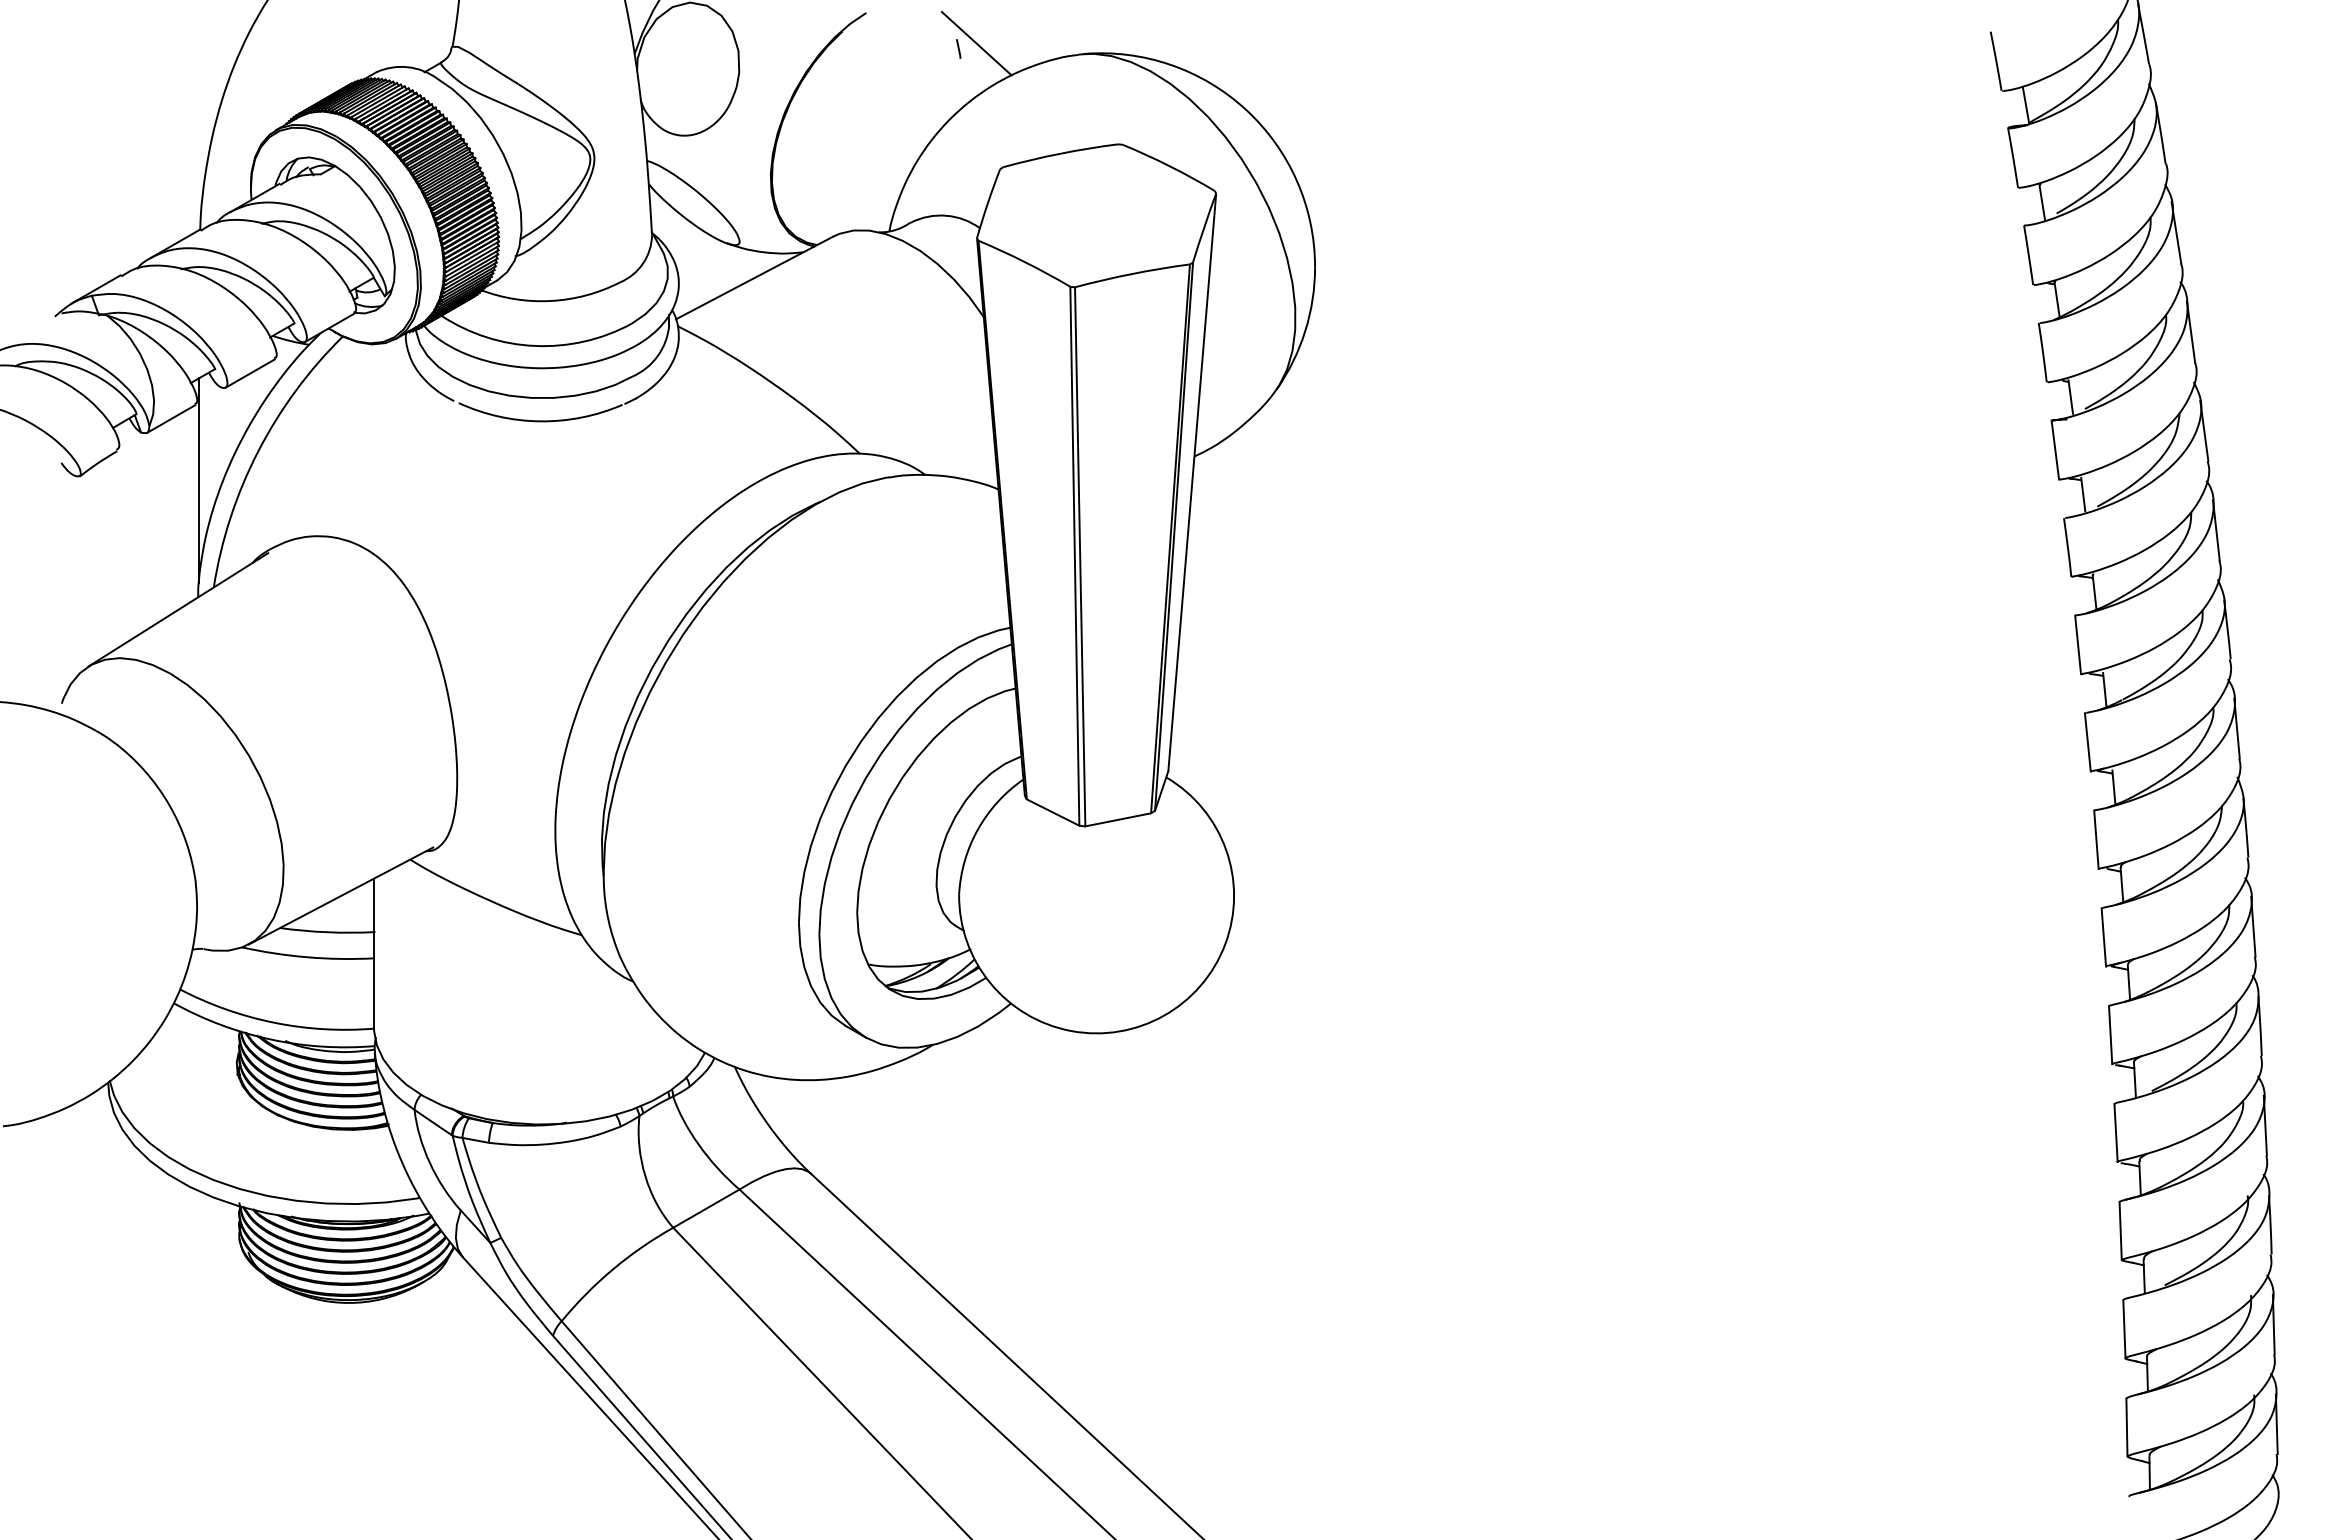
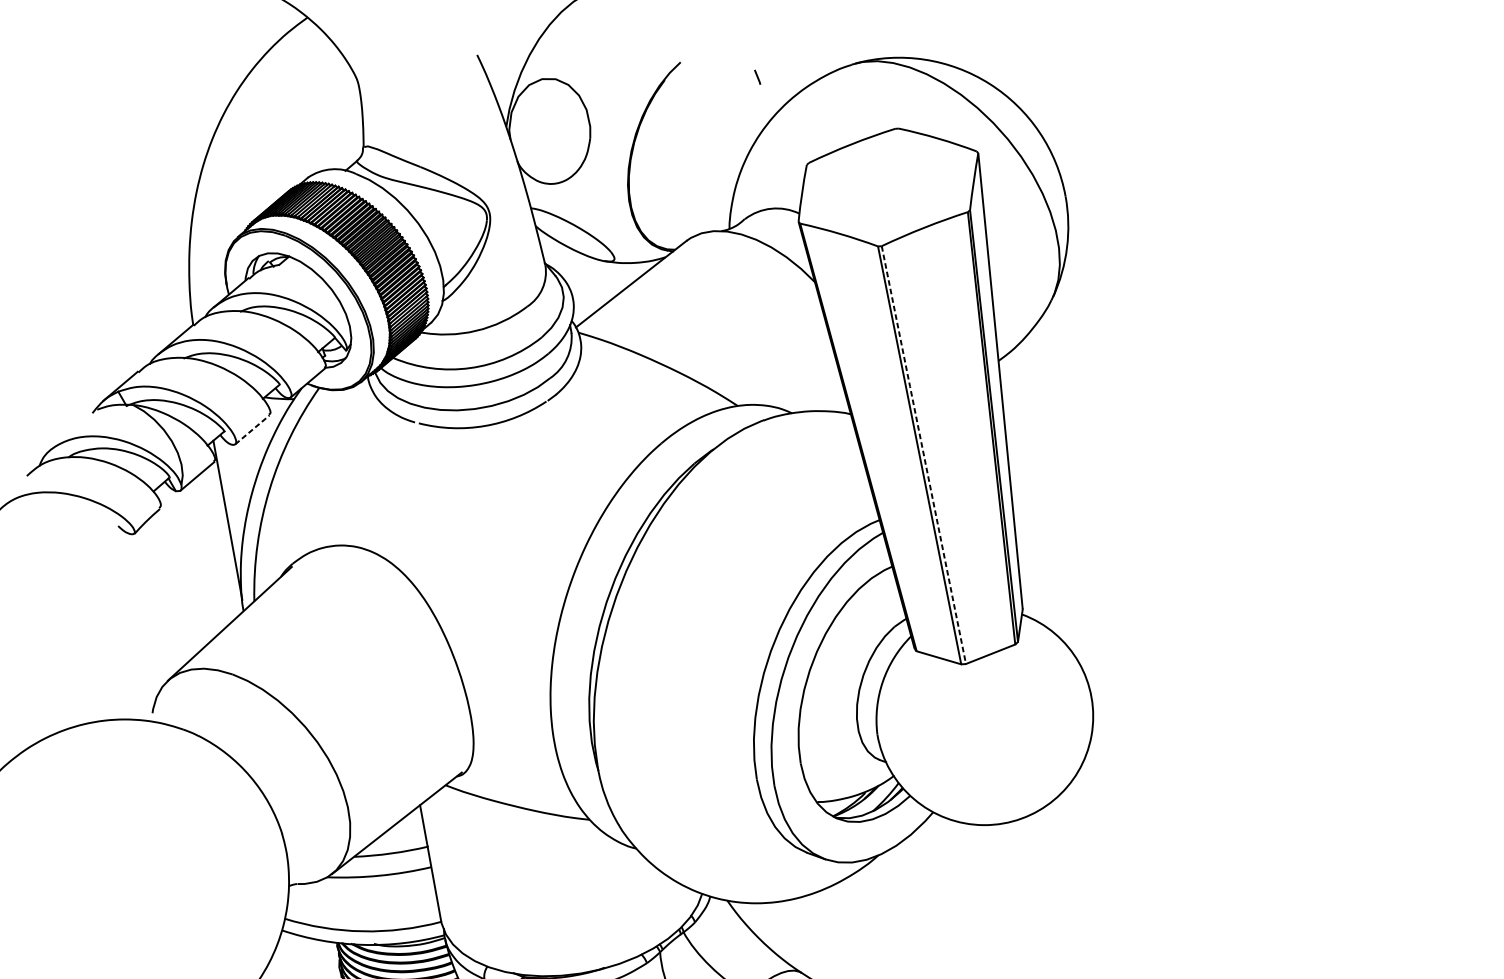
line: (976, 43) -> (770, 70), removed
line: (250, 373) -> (252, 429), solid -> dashed
line: (1080, 556) -> (924, 454), solid -> dashed

